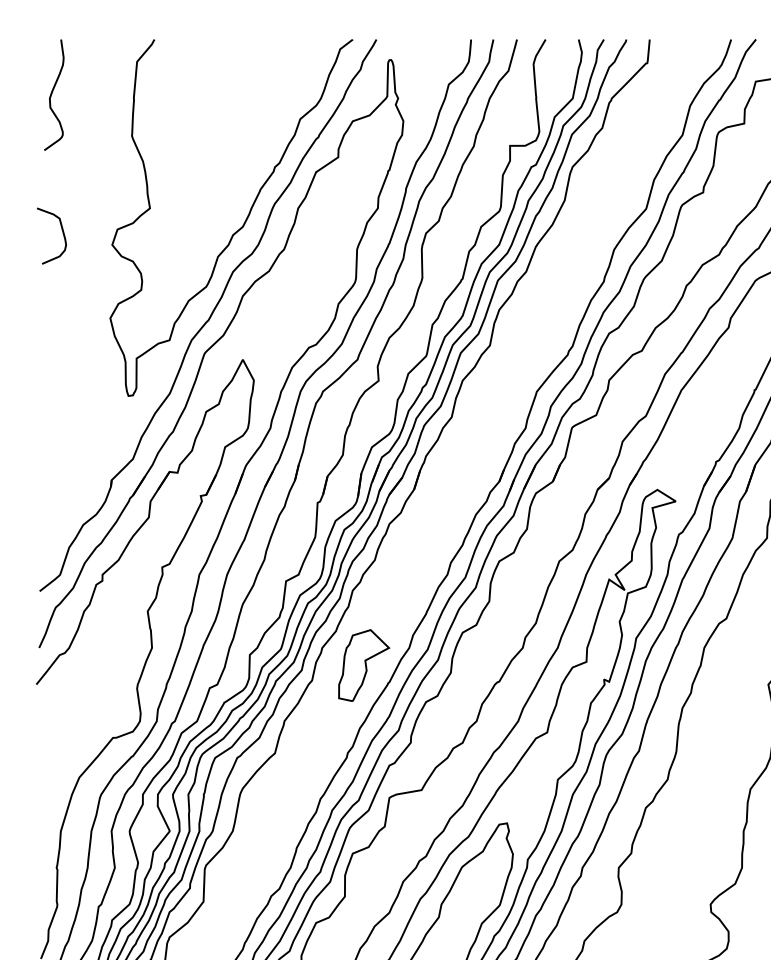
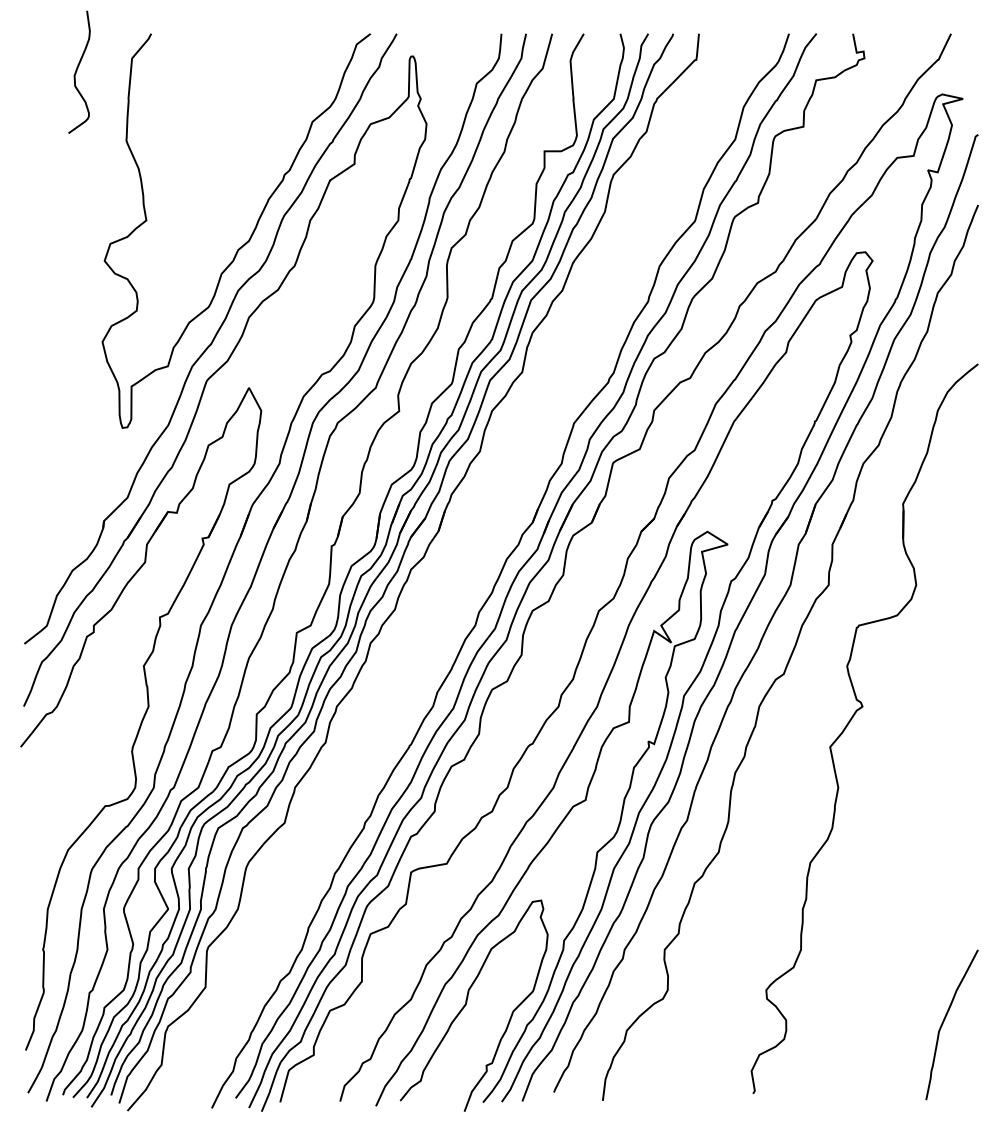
curve: (52, 94) -> (77, 71), moved
curve: (62, 232) -> (49, 247), removed
part: (363, 665) -> (382, 725), removed

